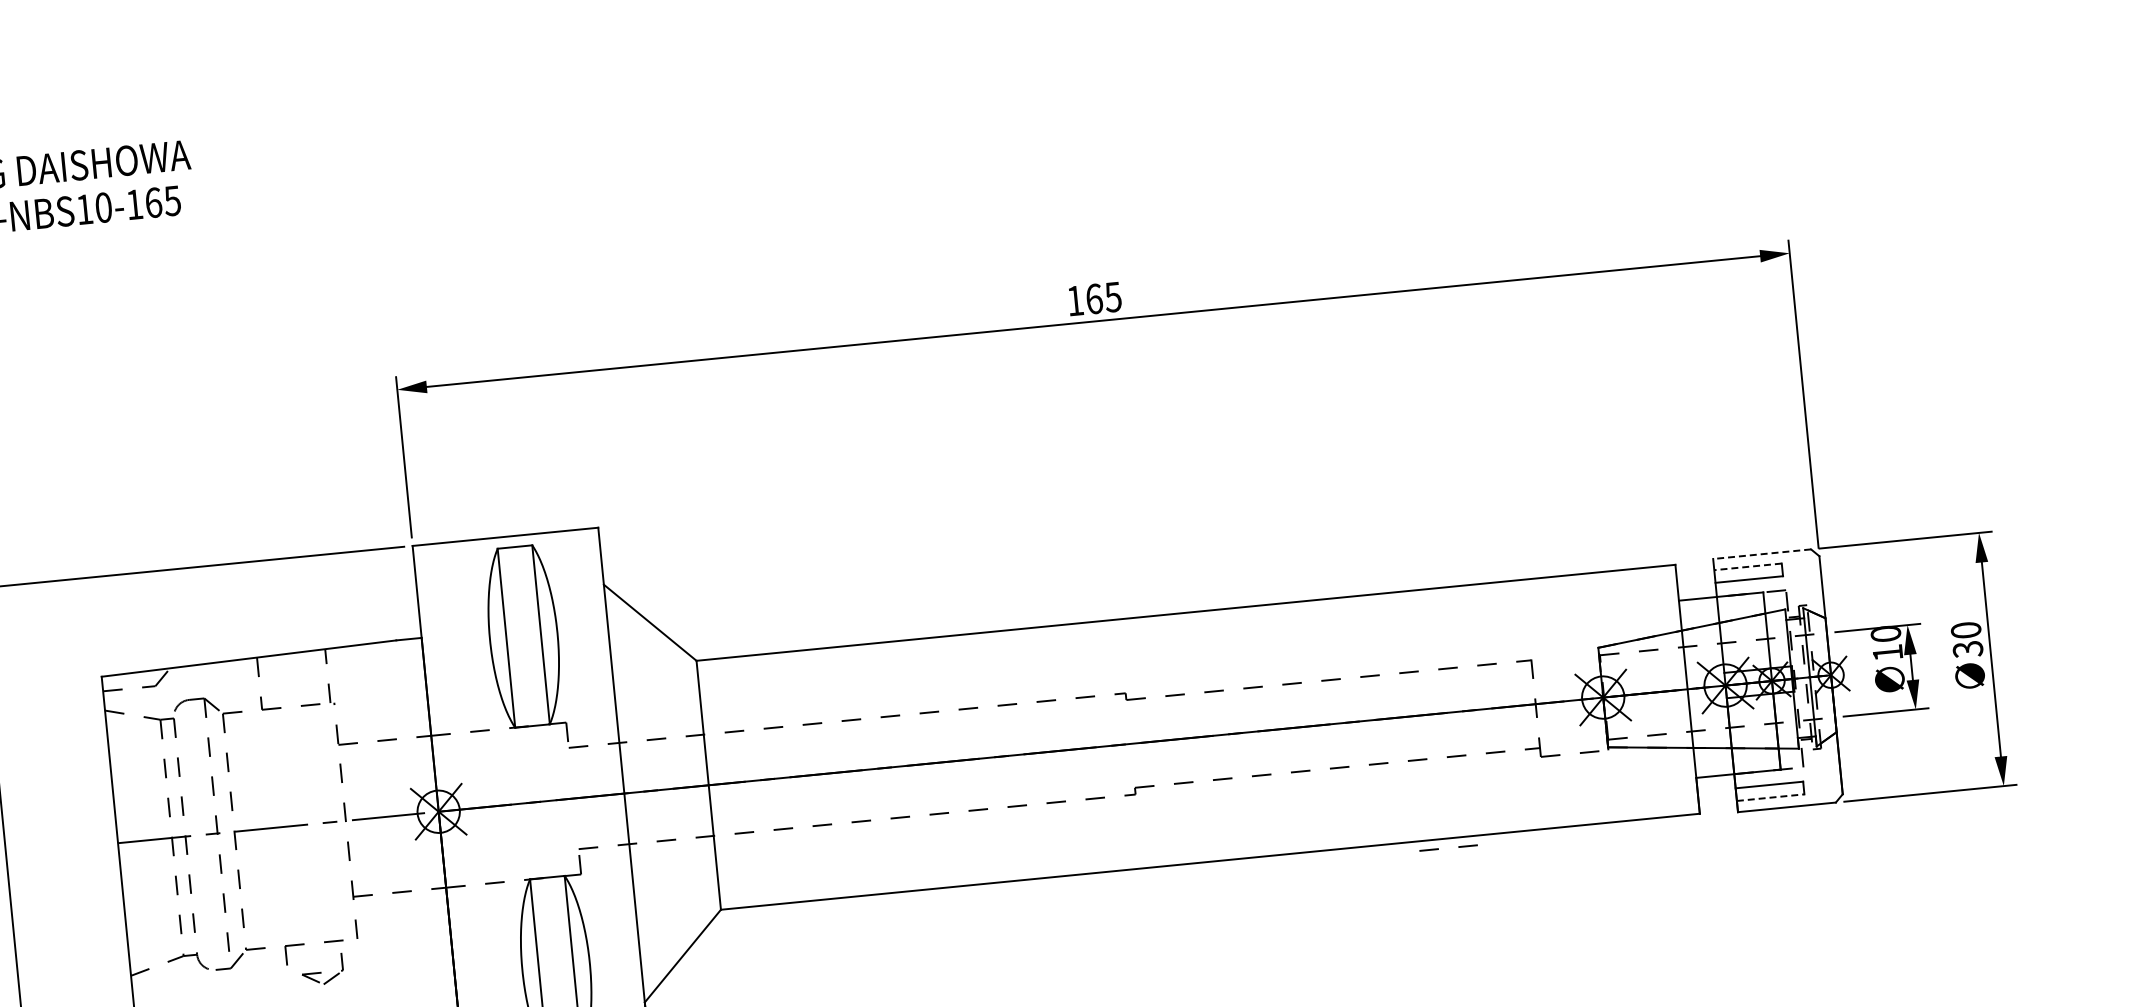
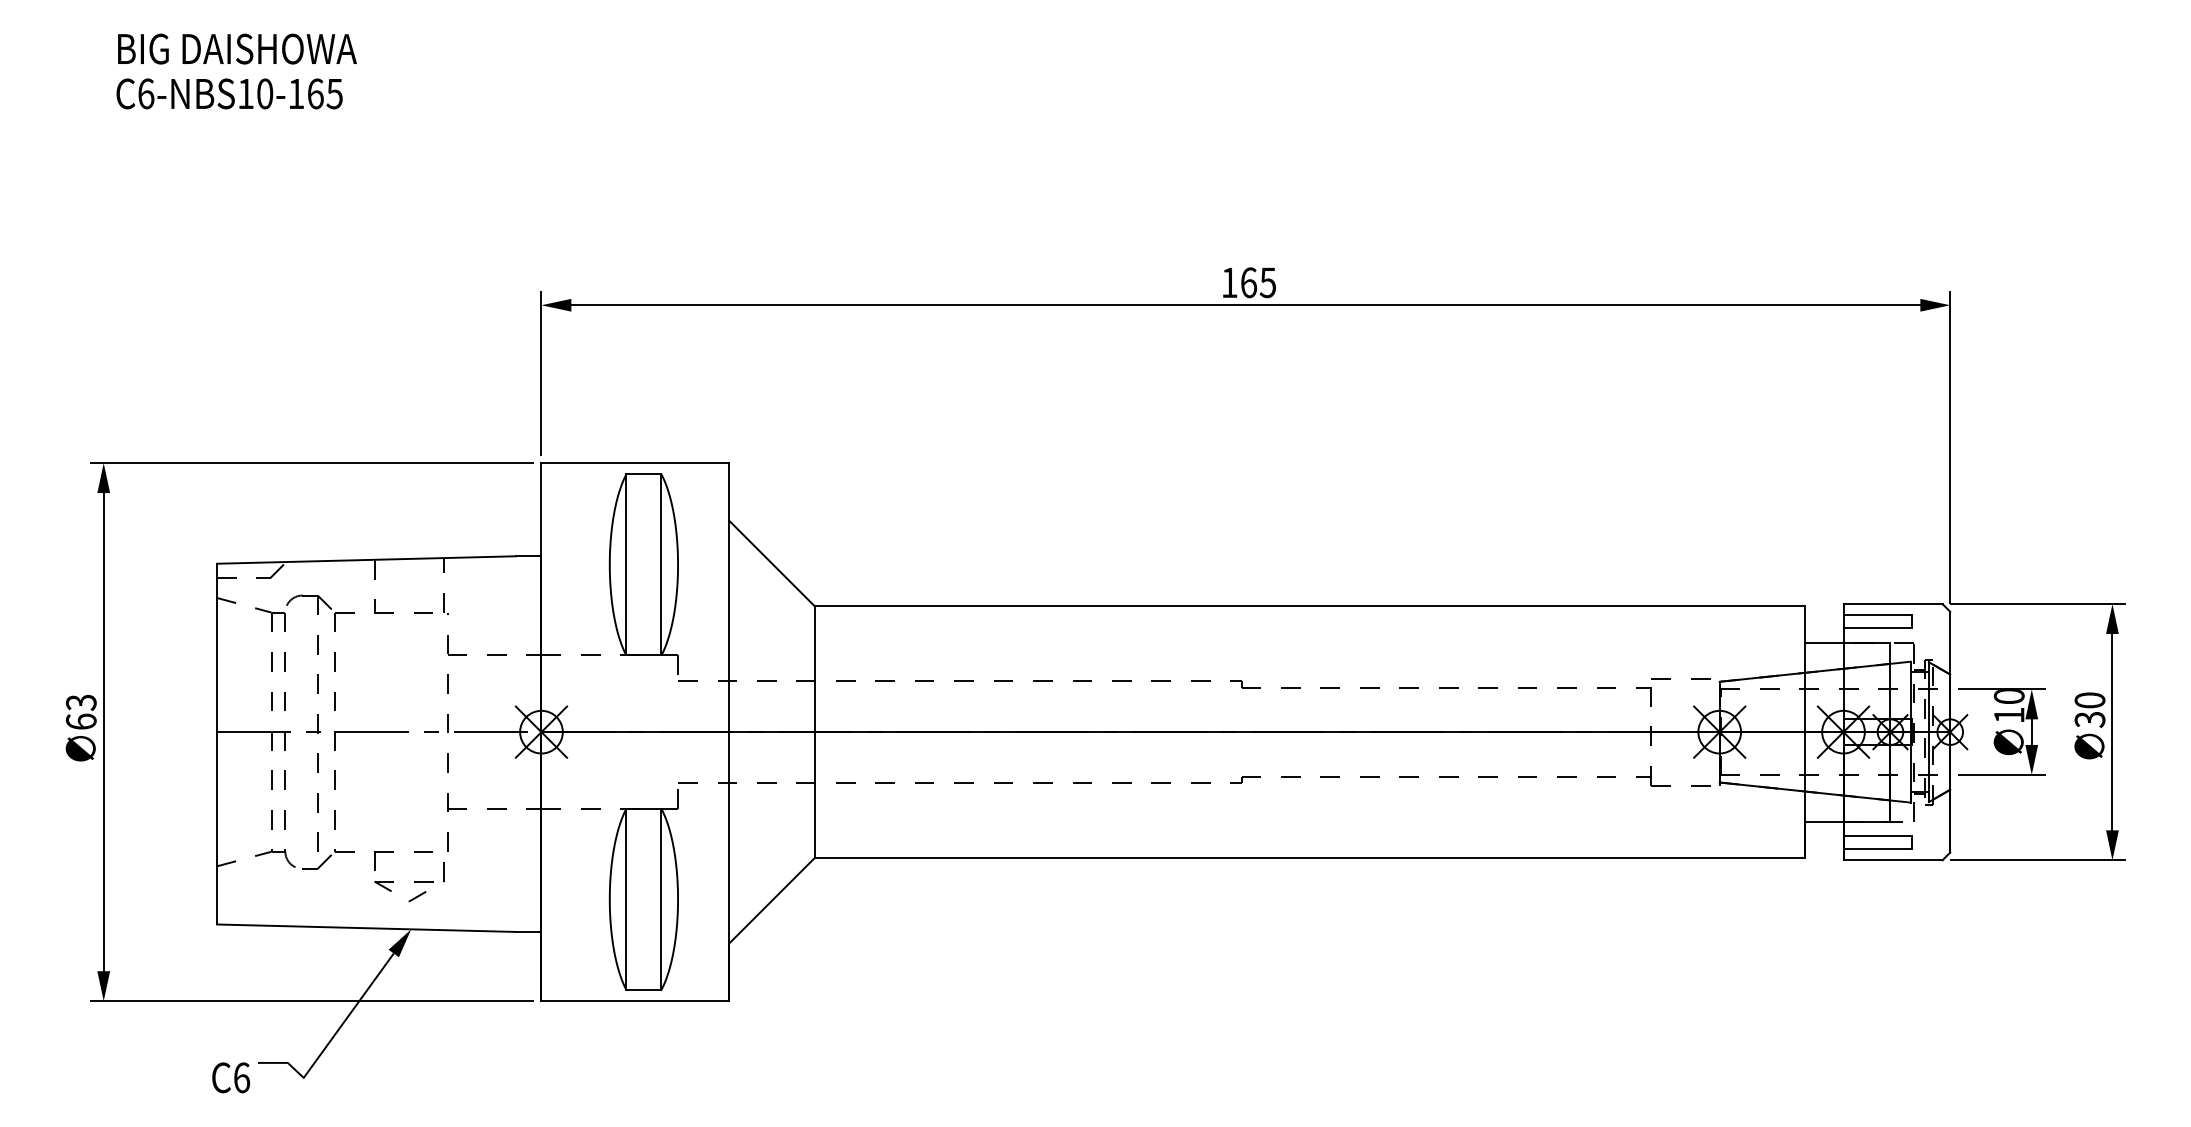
line: (1762, 554) -> (1893, 604), dashed -> solid
line: (1747, 566) -> (1877, 615), dashed -> solid
line: (1771, 797) -> (1878, 848), dashed -> solid
line: (1438, 848) -> (1670, 678), moved
part: (322, 973) -> (409, 882), size x1.67

